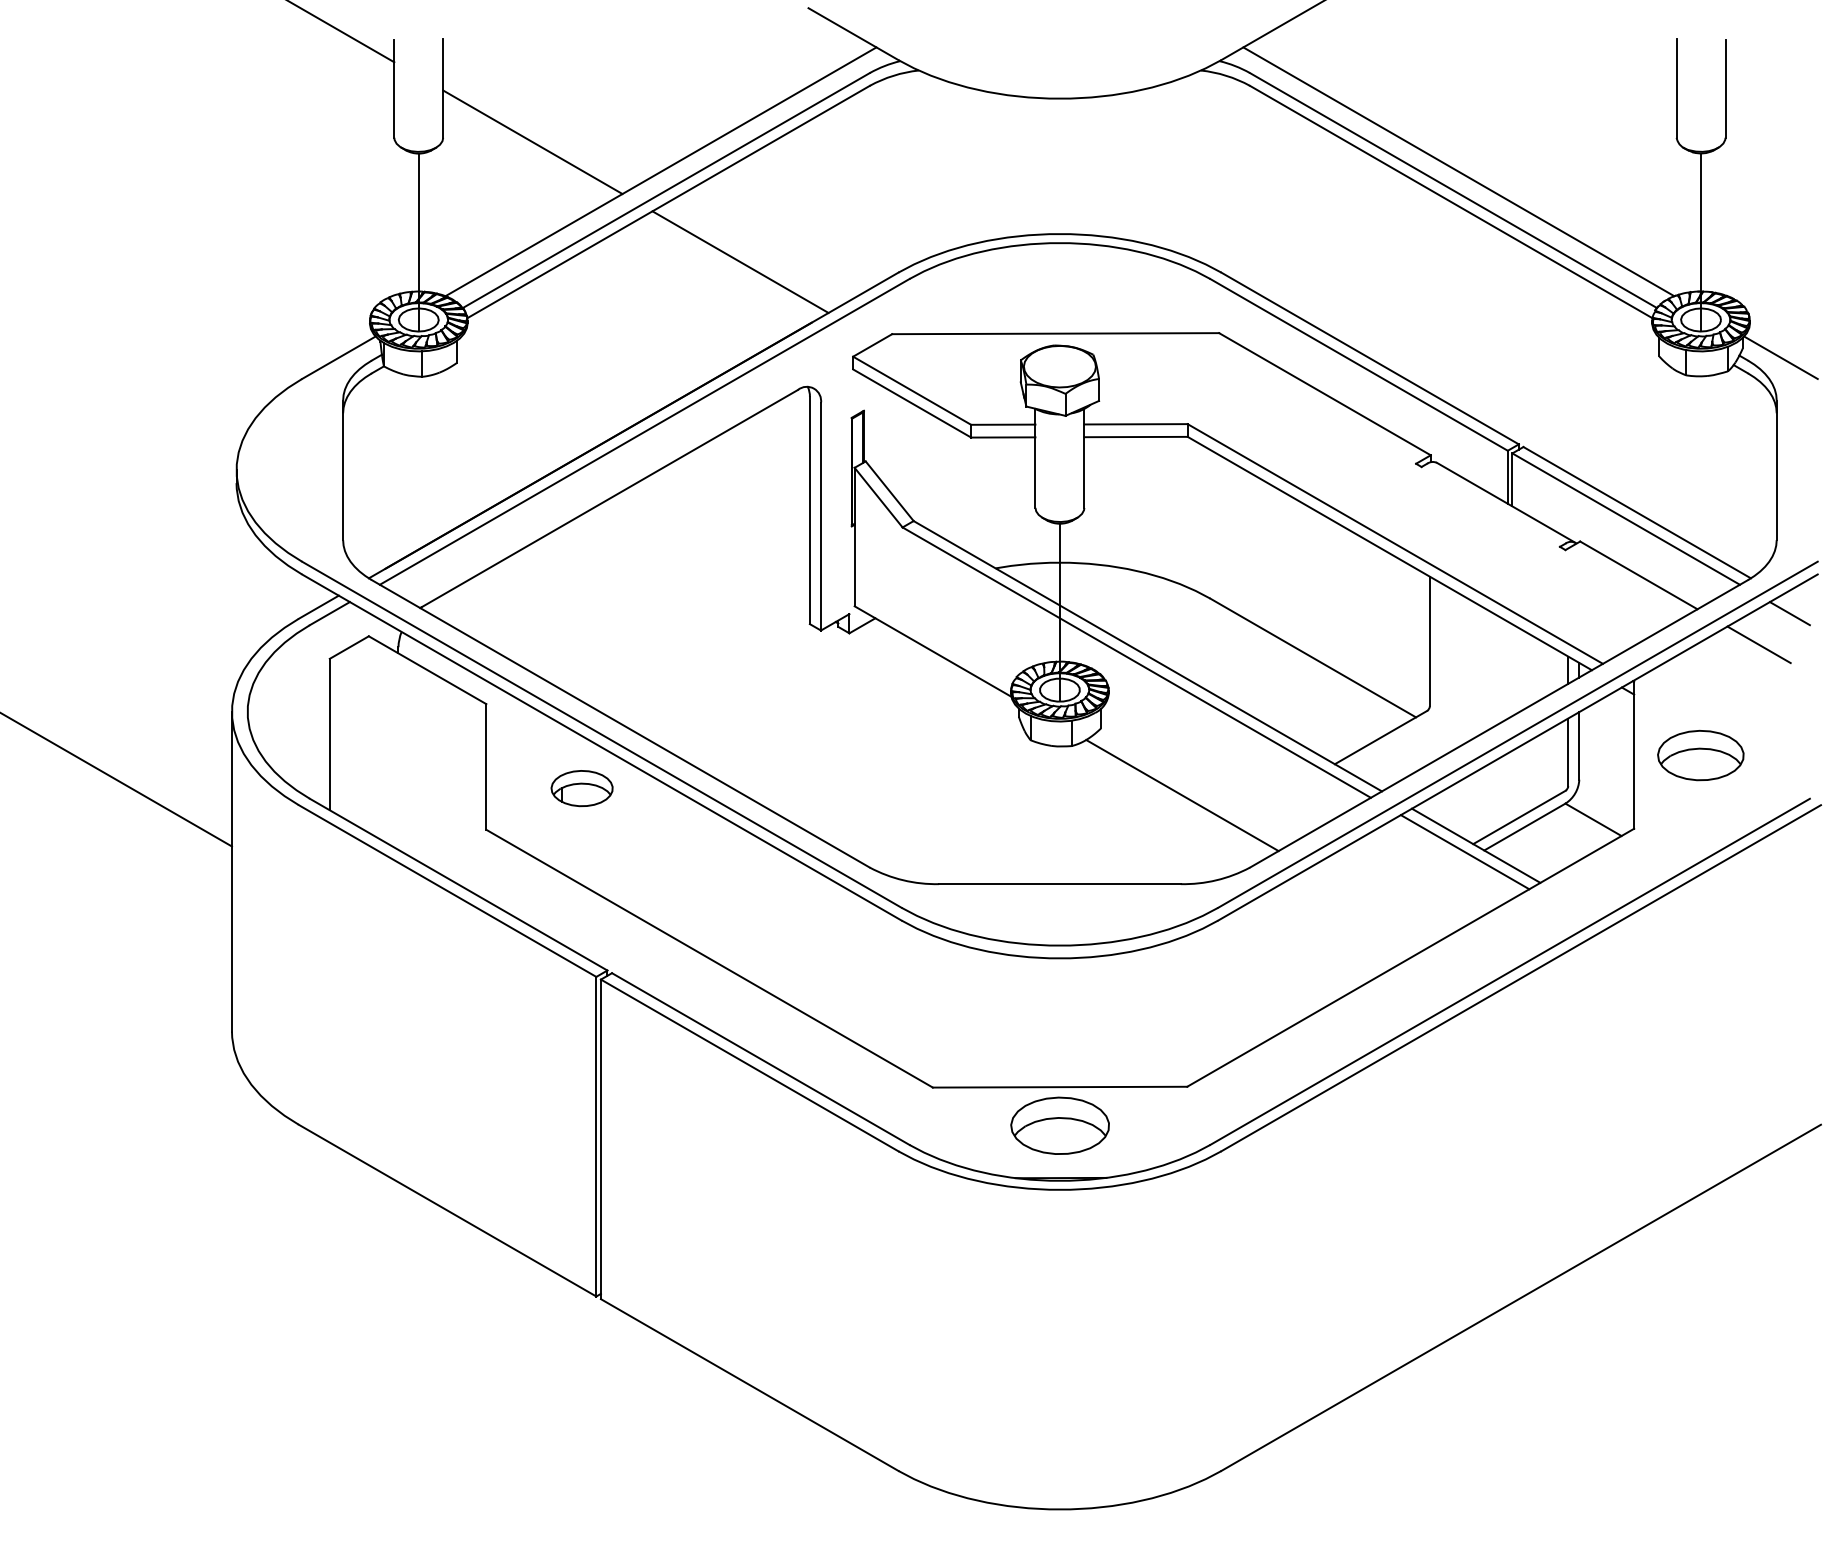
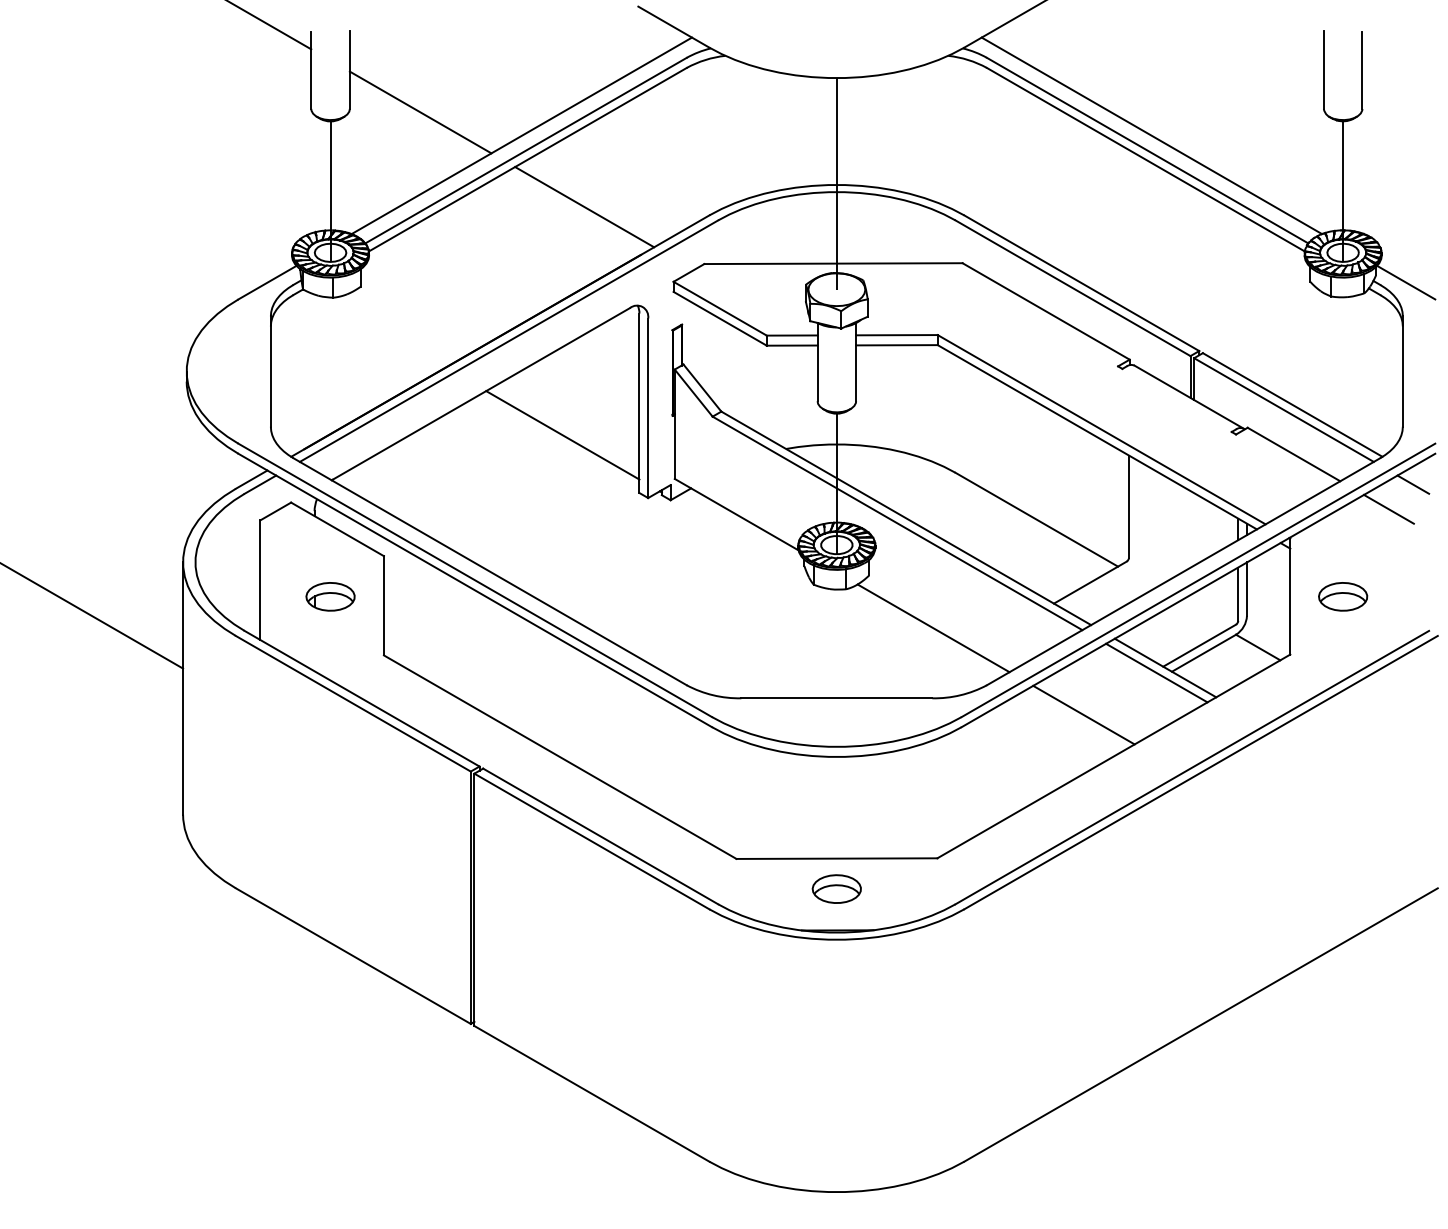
line: (1059, 232) -> (836, 183), added
line: (712, 551) -> (562, 435), added
part: (1701, 755) -> (1343, 596), size x0.71
part: (582, 788) -> (330, 596), moved
line: (1372, 904) -> (1083, 714), added
part: (1059, 1124) -> (836, 888), size x0.62

